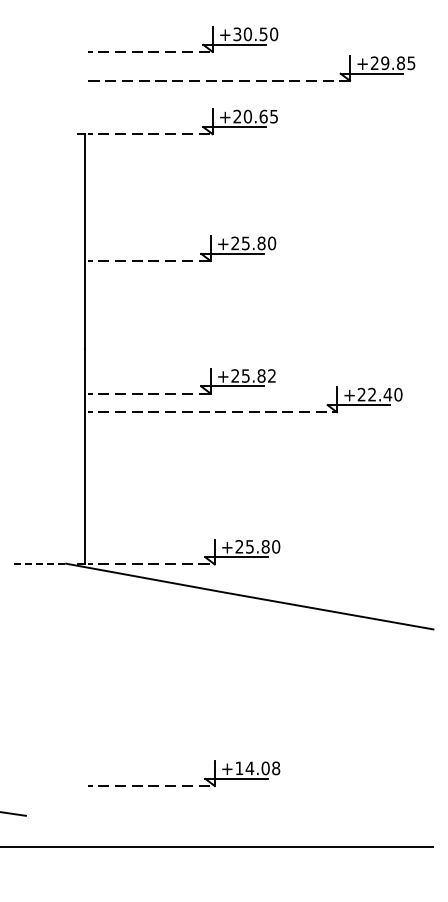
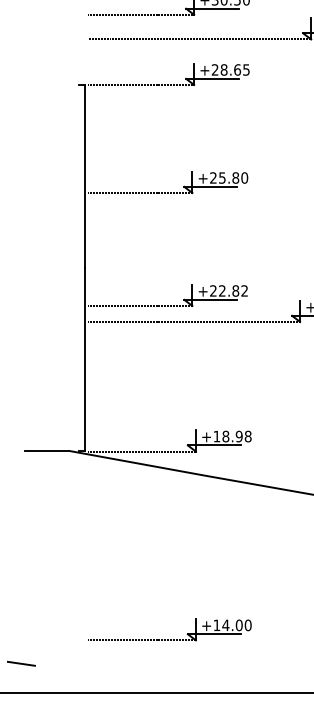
text: (247, 116) -> (223, 69), +20.65 -> +28.65
text: (245, 375) -> (222, 290), +25.82 -> +22.82
text: (257, 546) -> (232, 436), +25.80 -> +18.98
line: (39, 563) -> (46, 450), dashed -> solid
text: (276, 767) -> (248, 624), +14.08 -> +14.00

